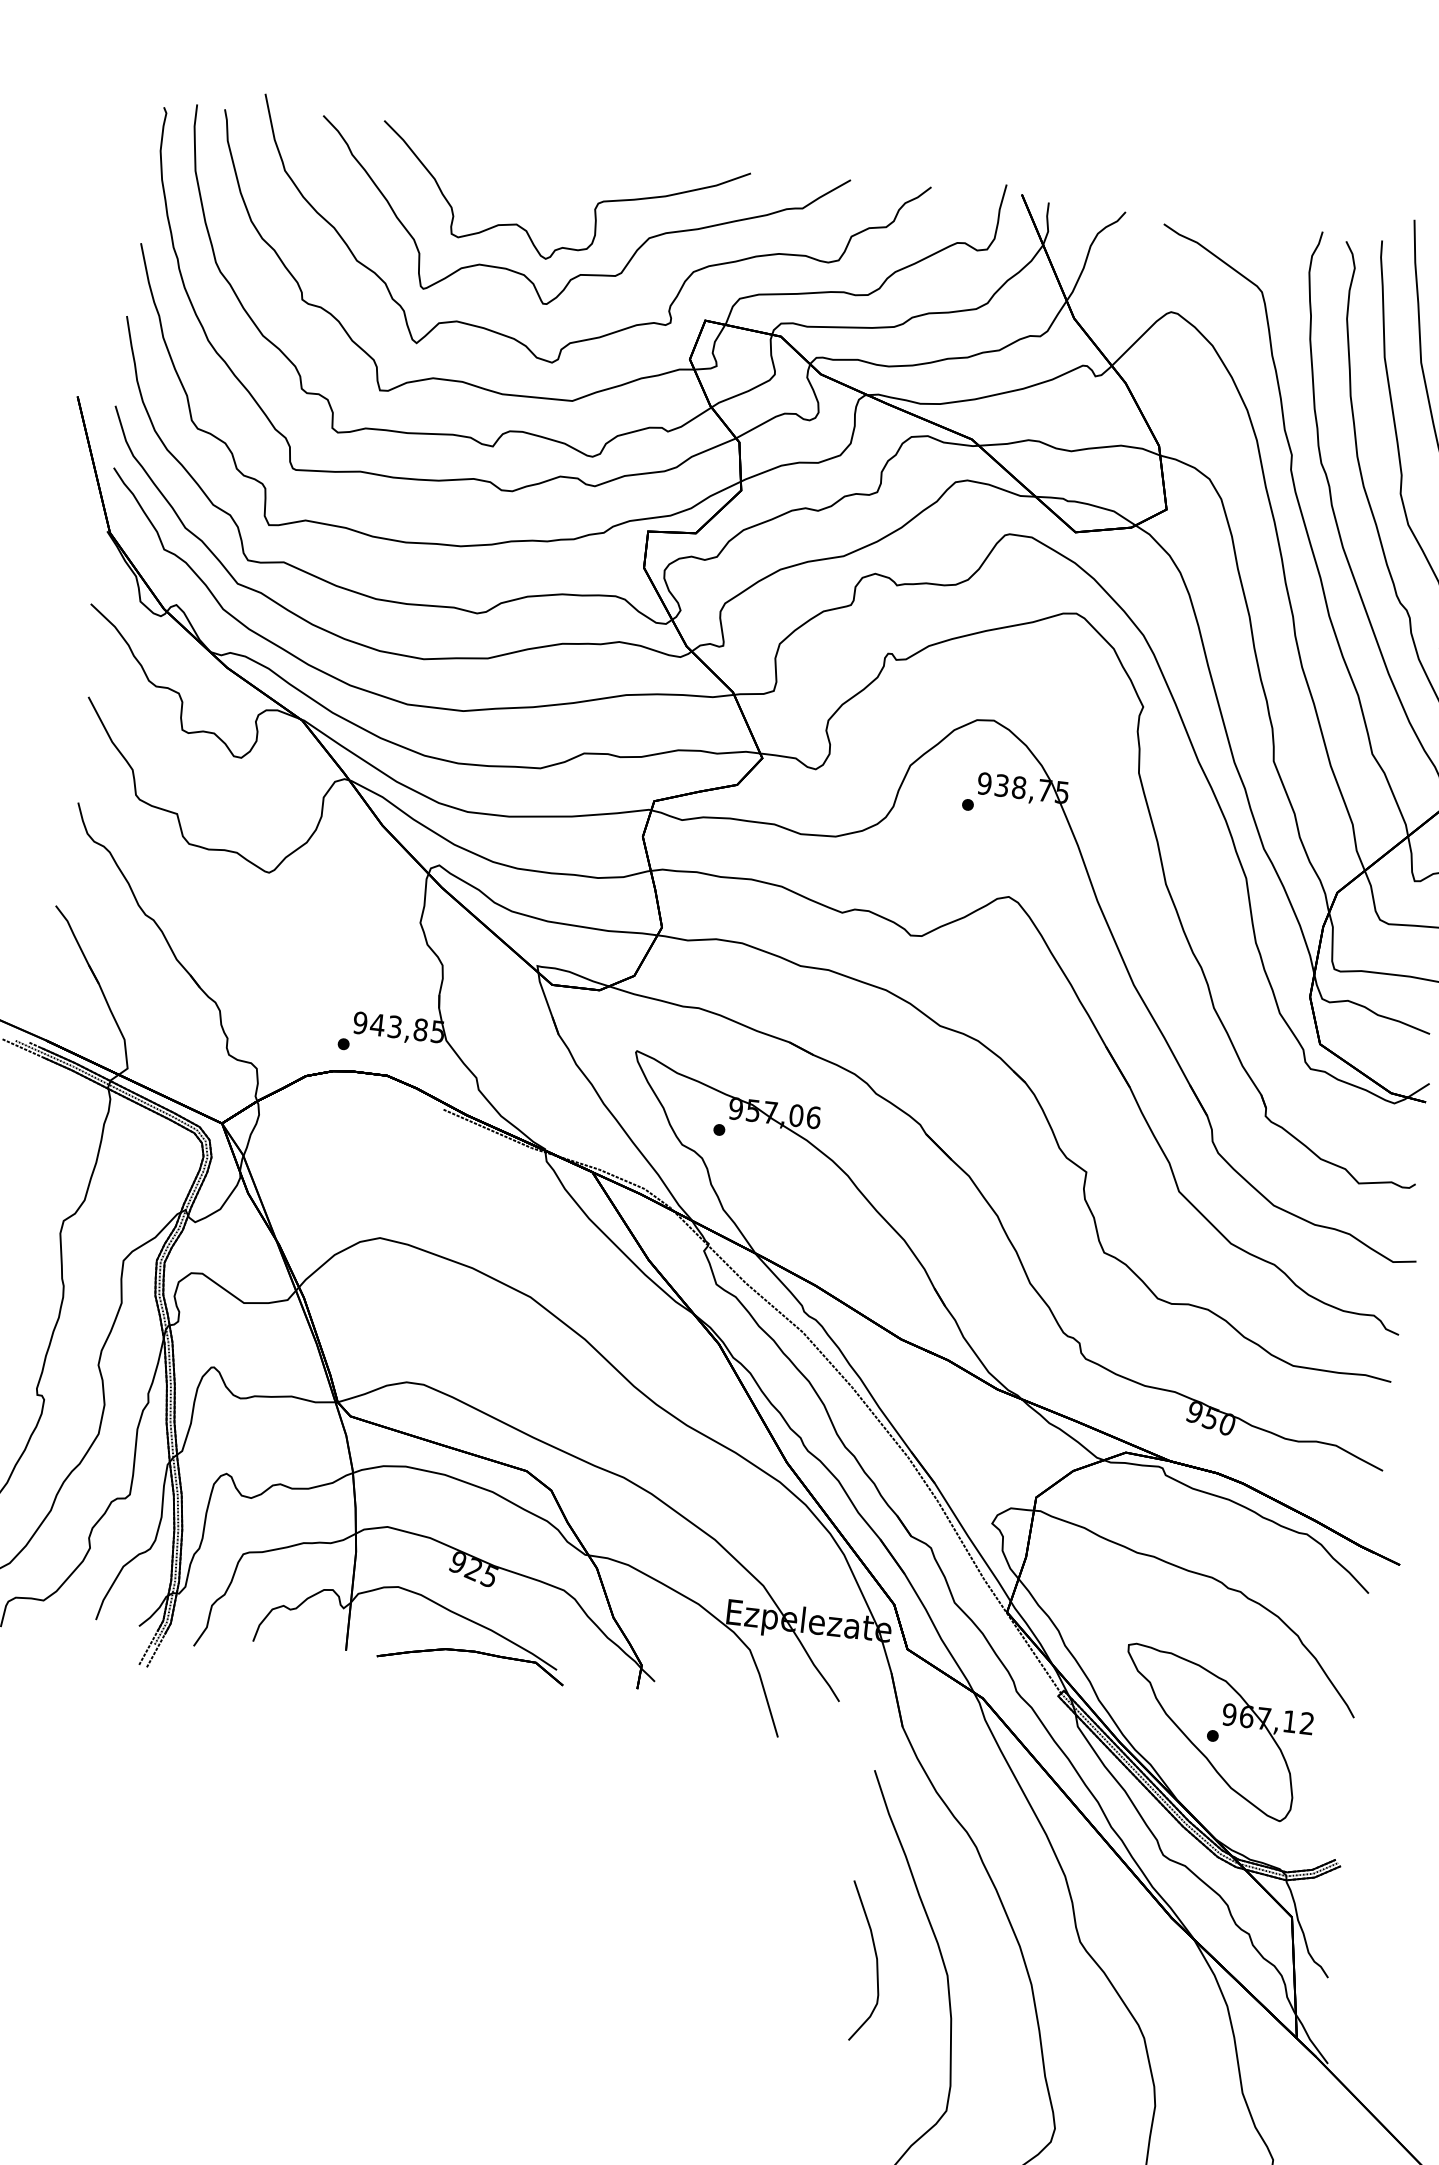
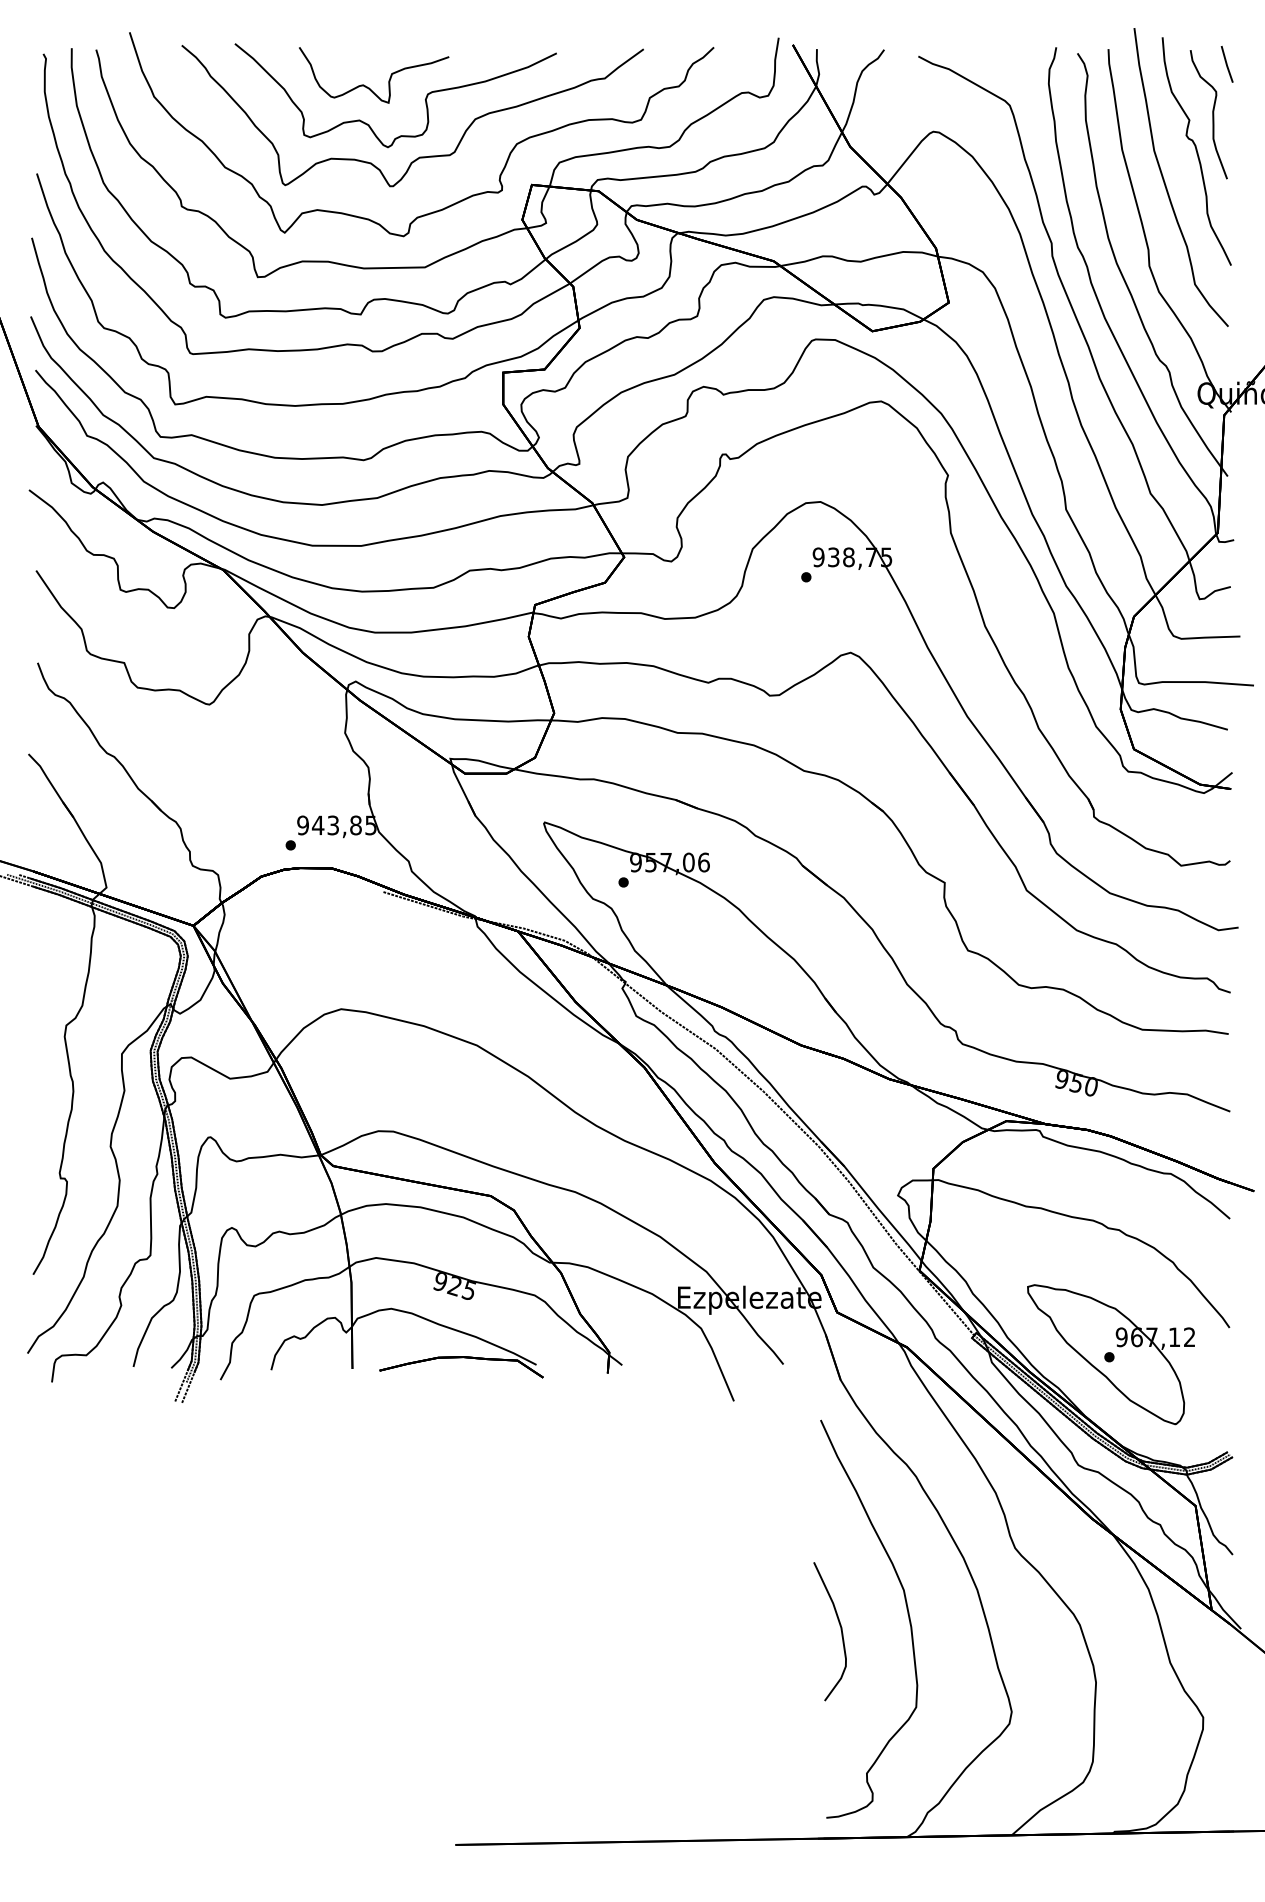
curve: (532, 188) -> (369, 87), added
curve: (875, 1961) -> (840, 1630), moved

